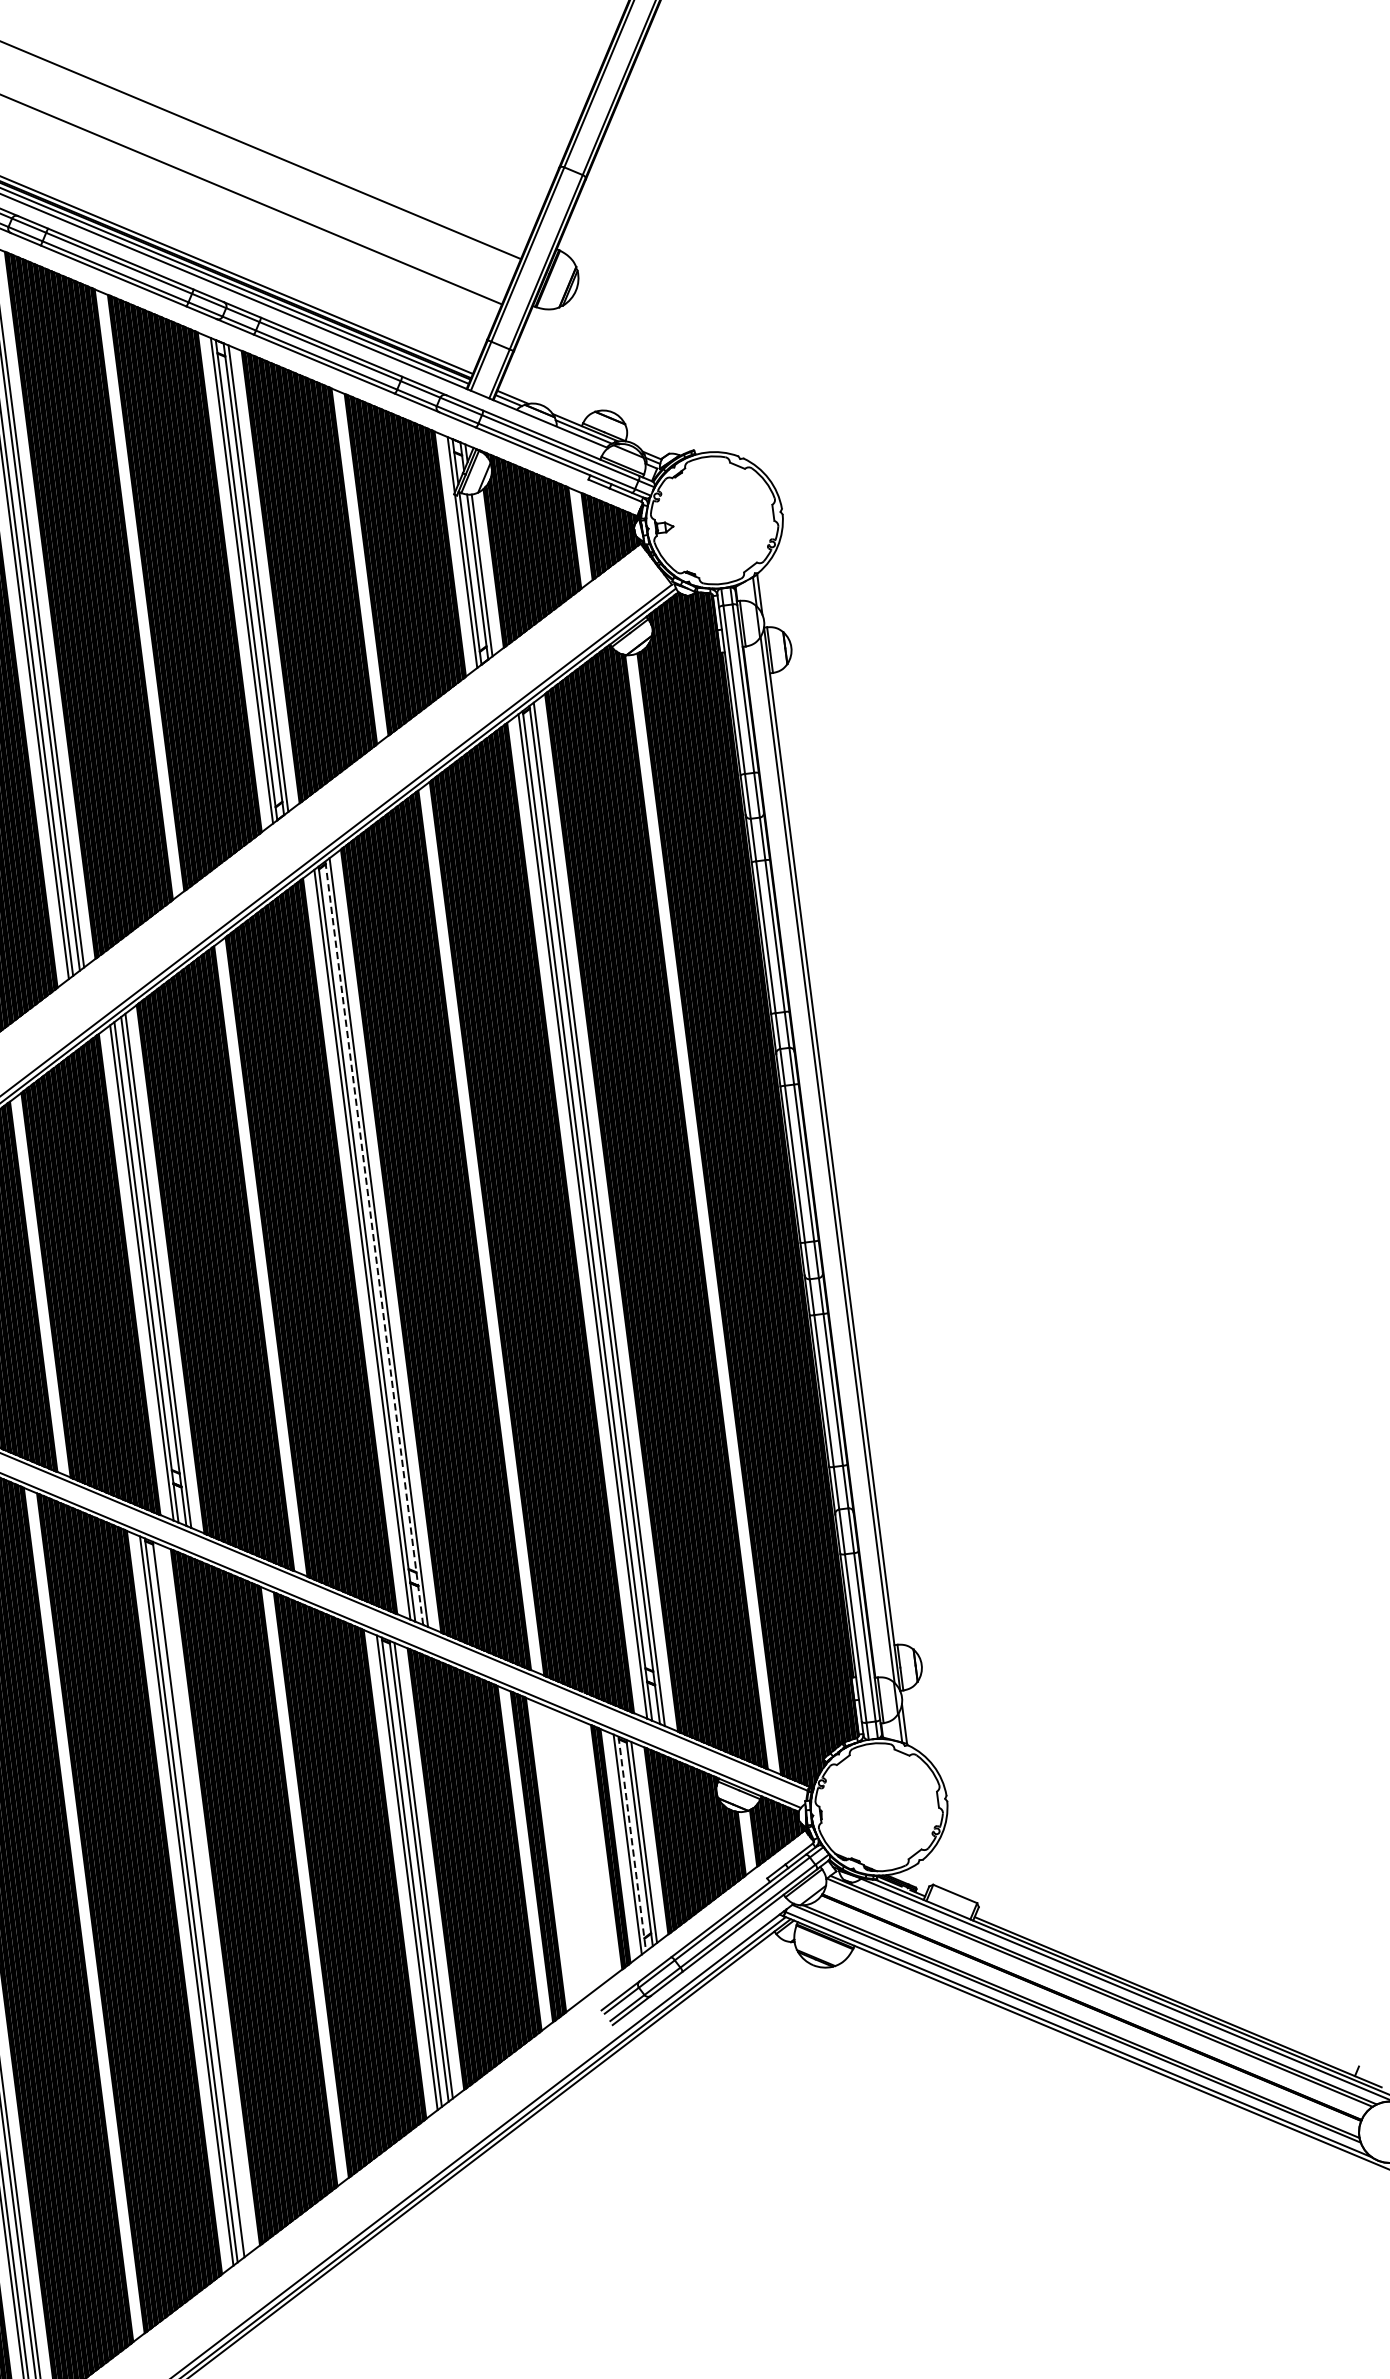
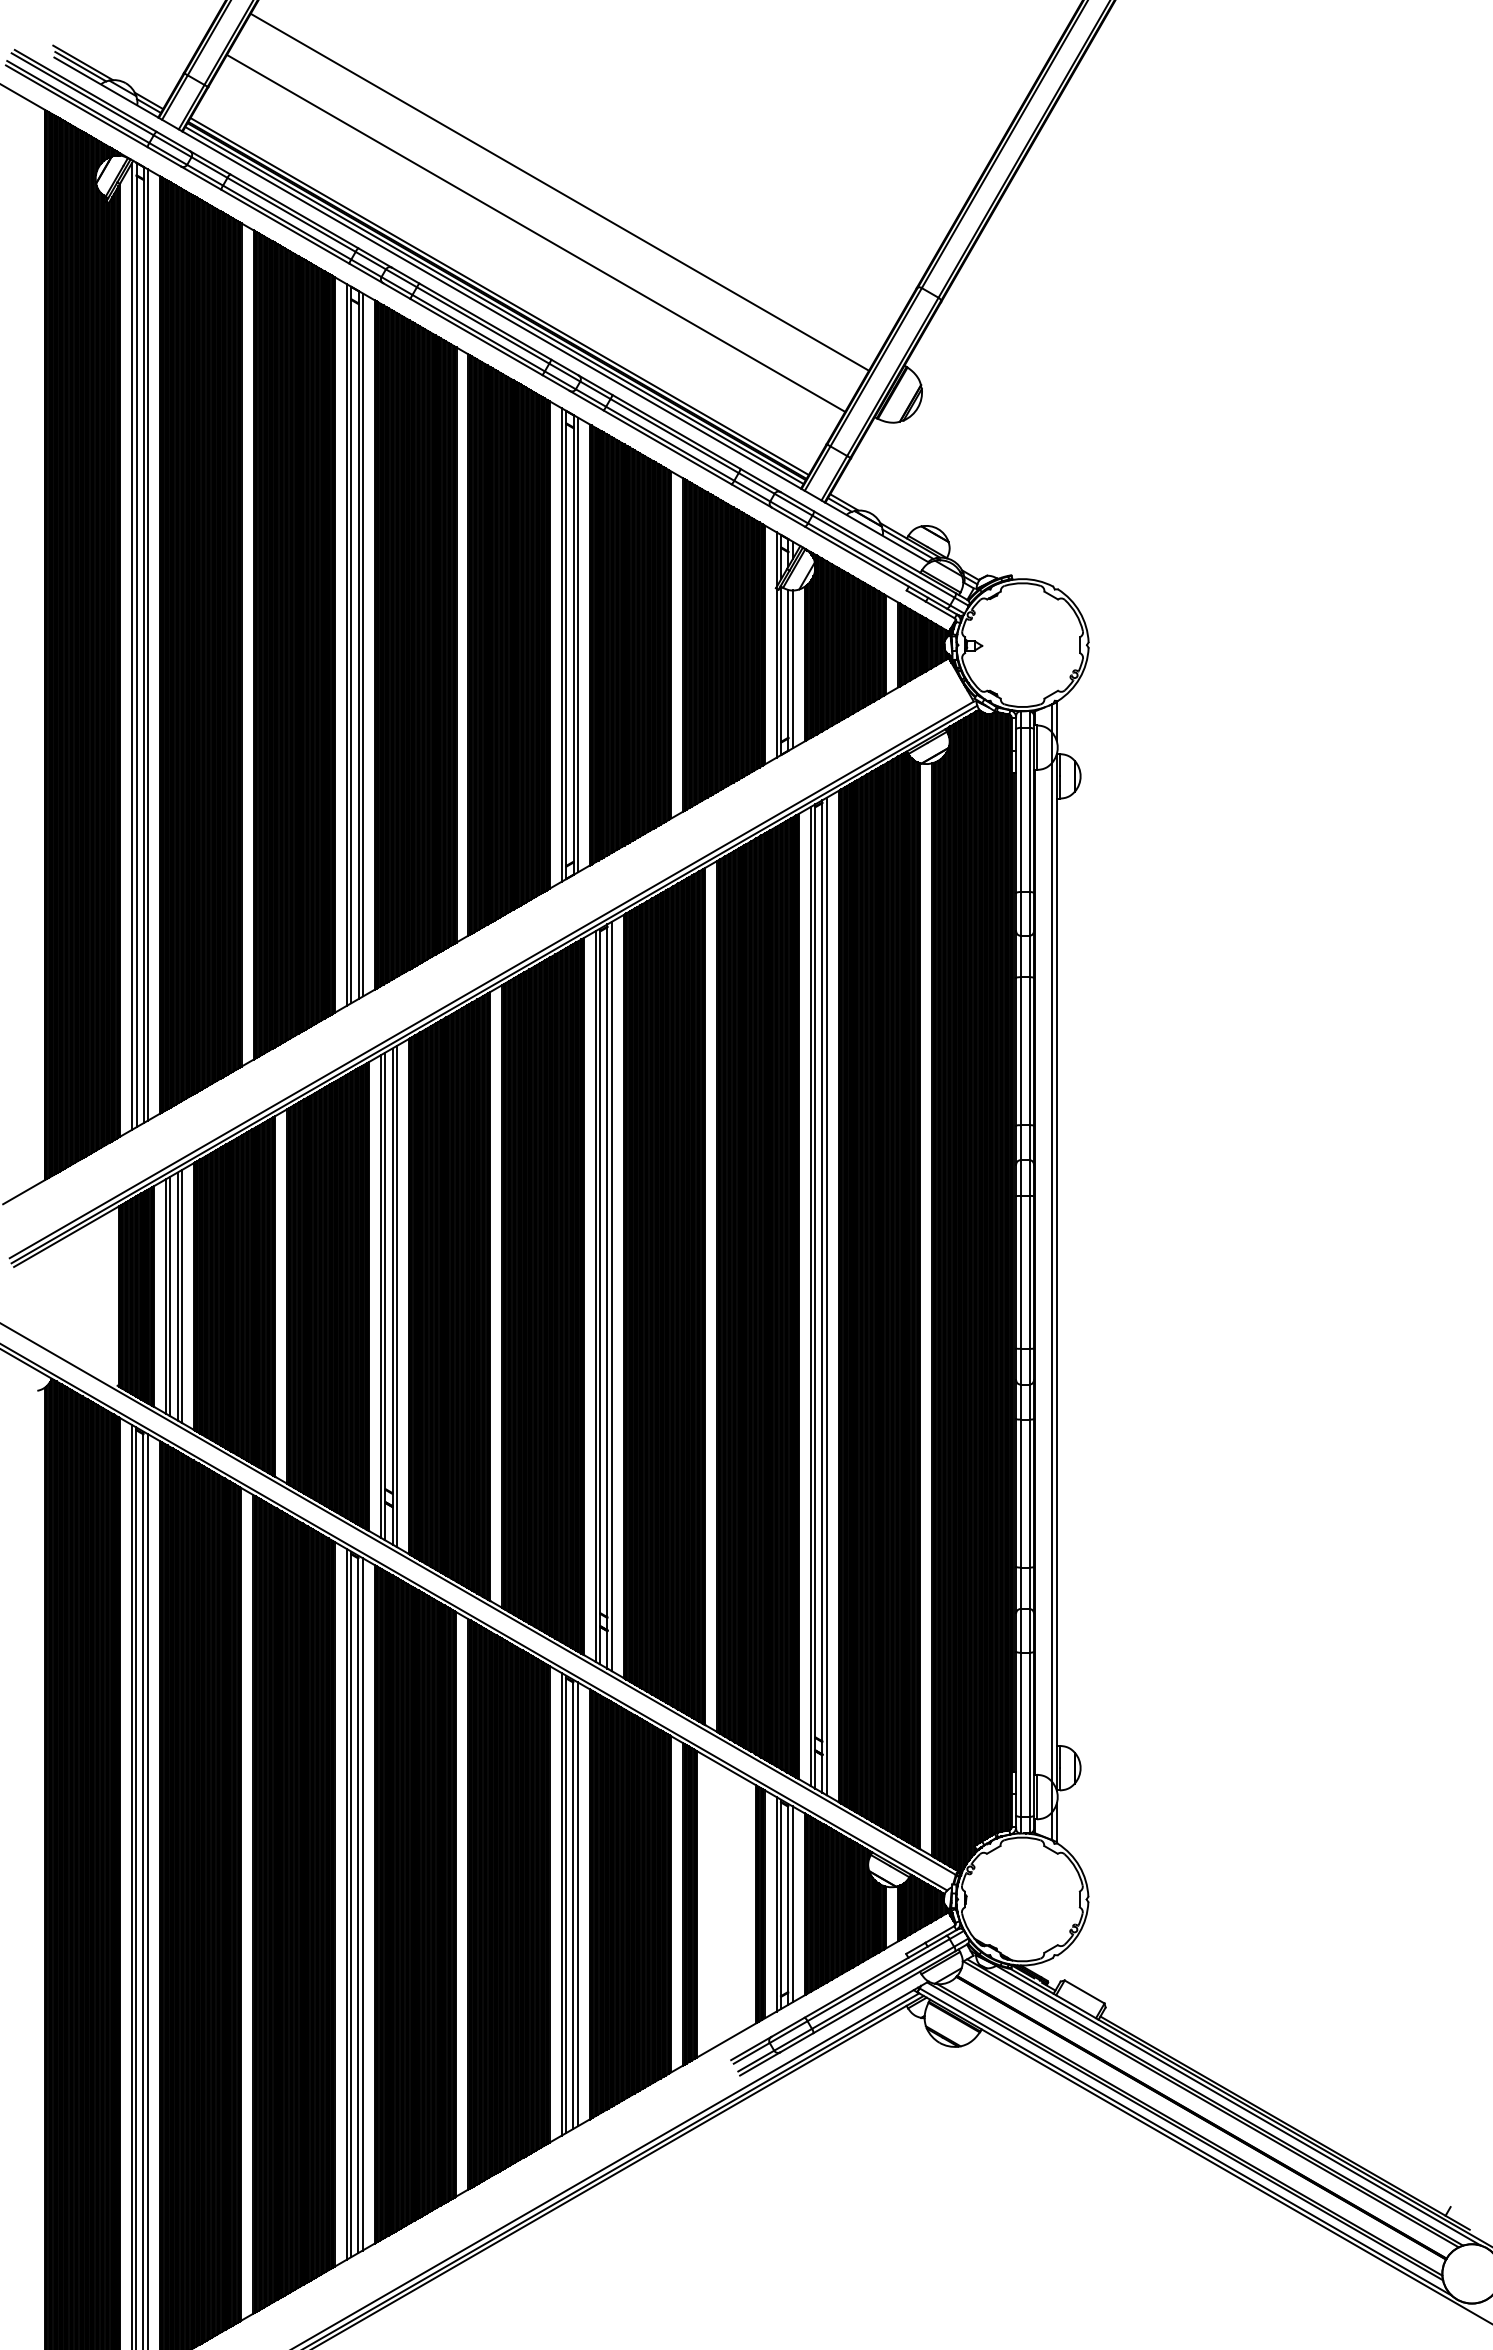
line: (374, 1243) -> (607, 1296), dashed -> solid
line: (632, 1844) -> (781, 1904), dashed -> solid
line: (202, 1899) -> (362, 1904), added

